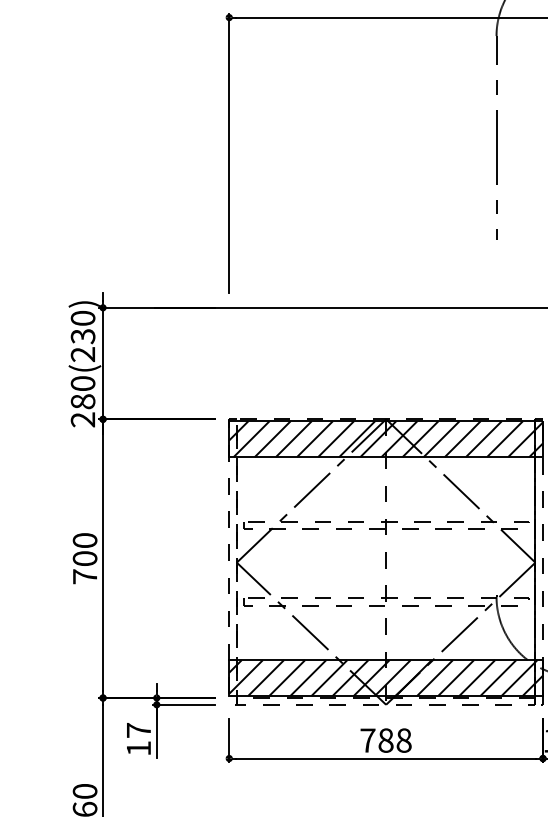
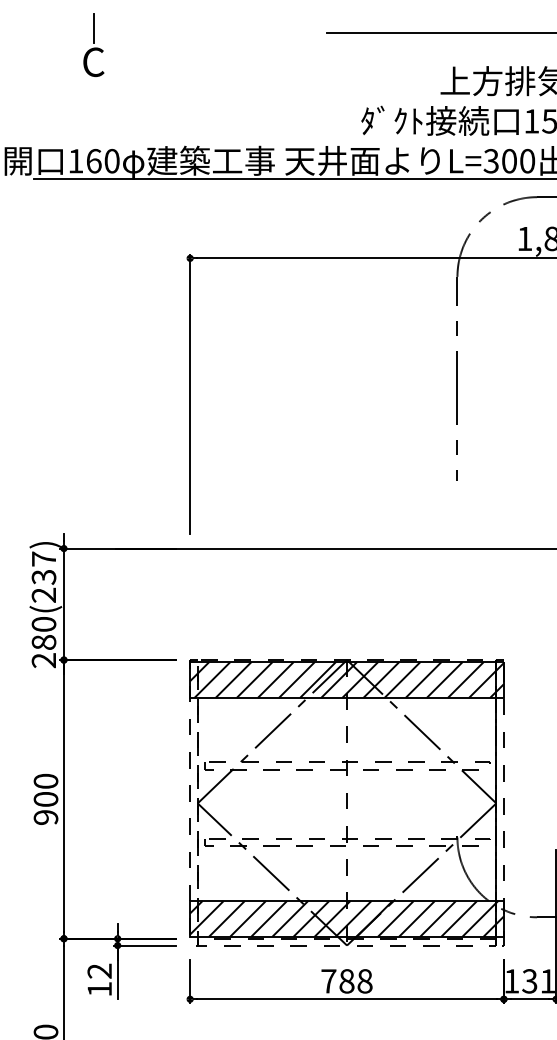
text: (82, 317) -> (43, 558), 280(230) -> 280(237)
text: (84, 576) -> (45, 817), 700 -> 900
text: (138, 729) -> (99, 970), 17 -> 12

